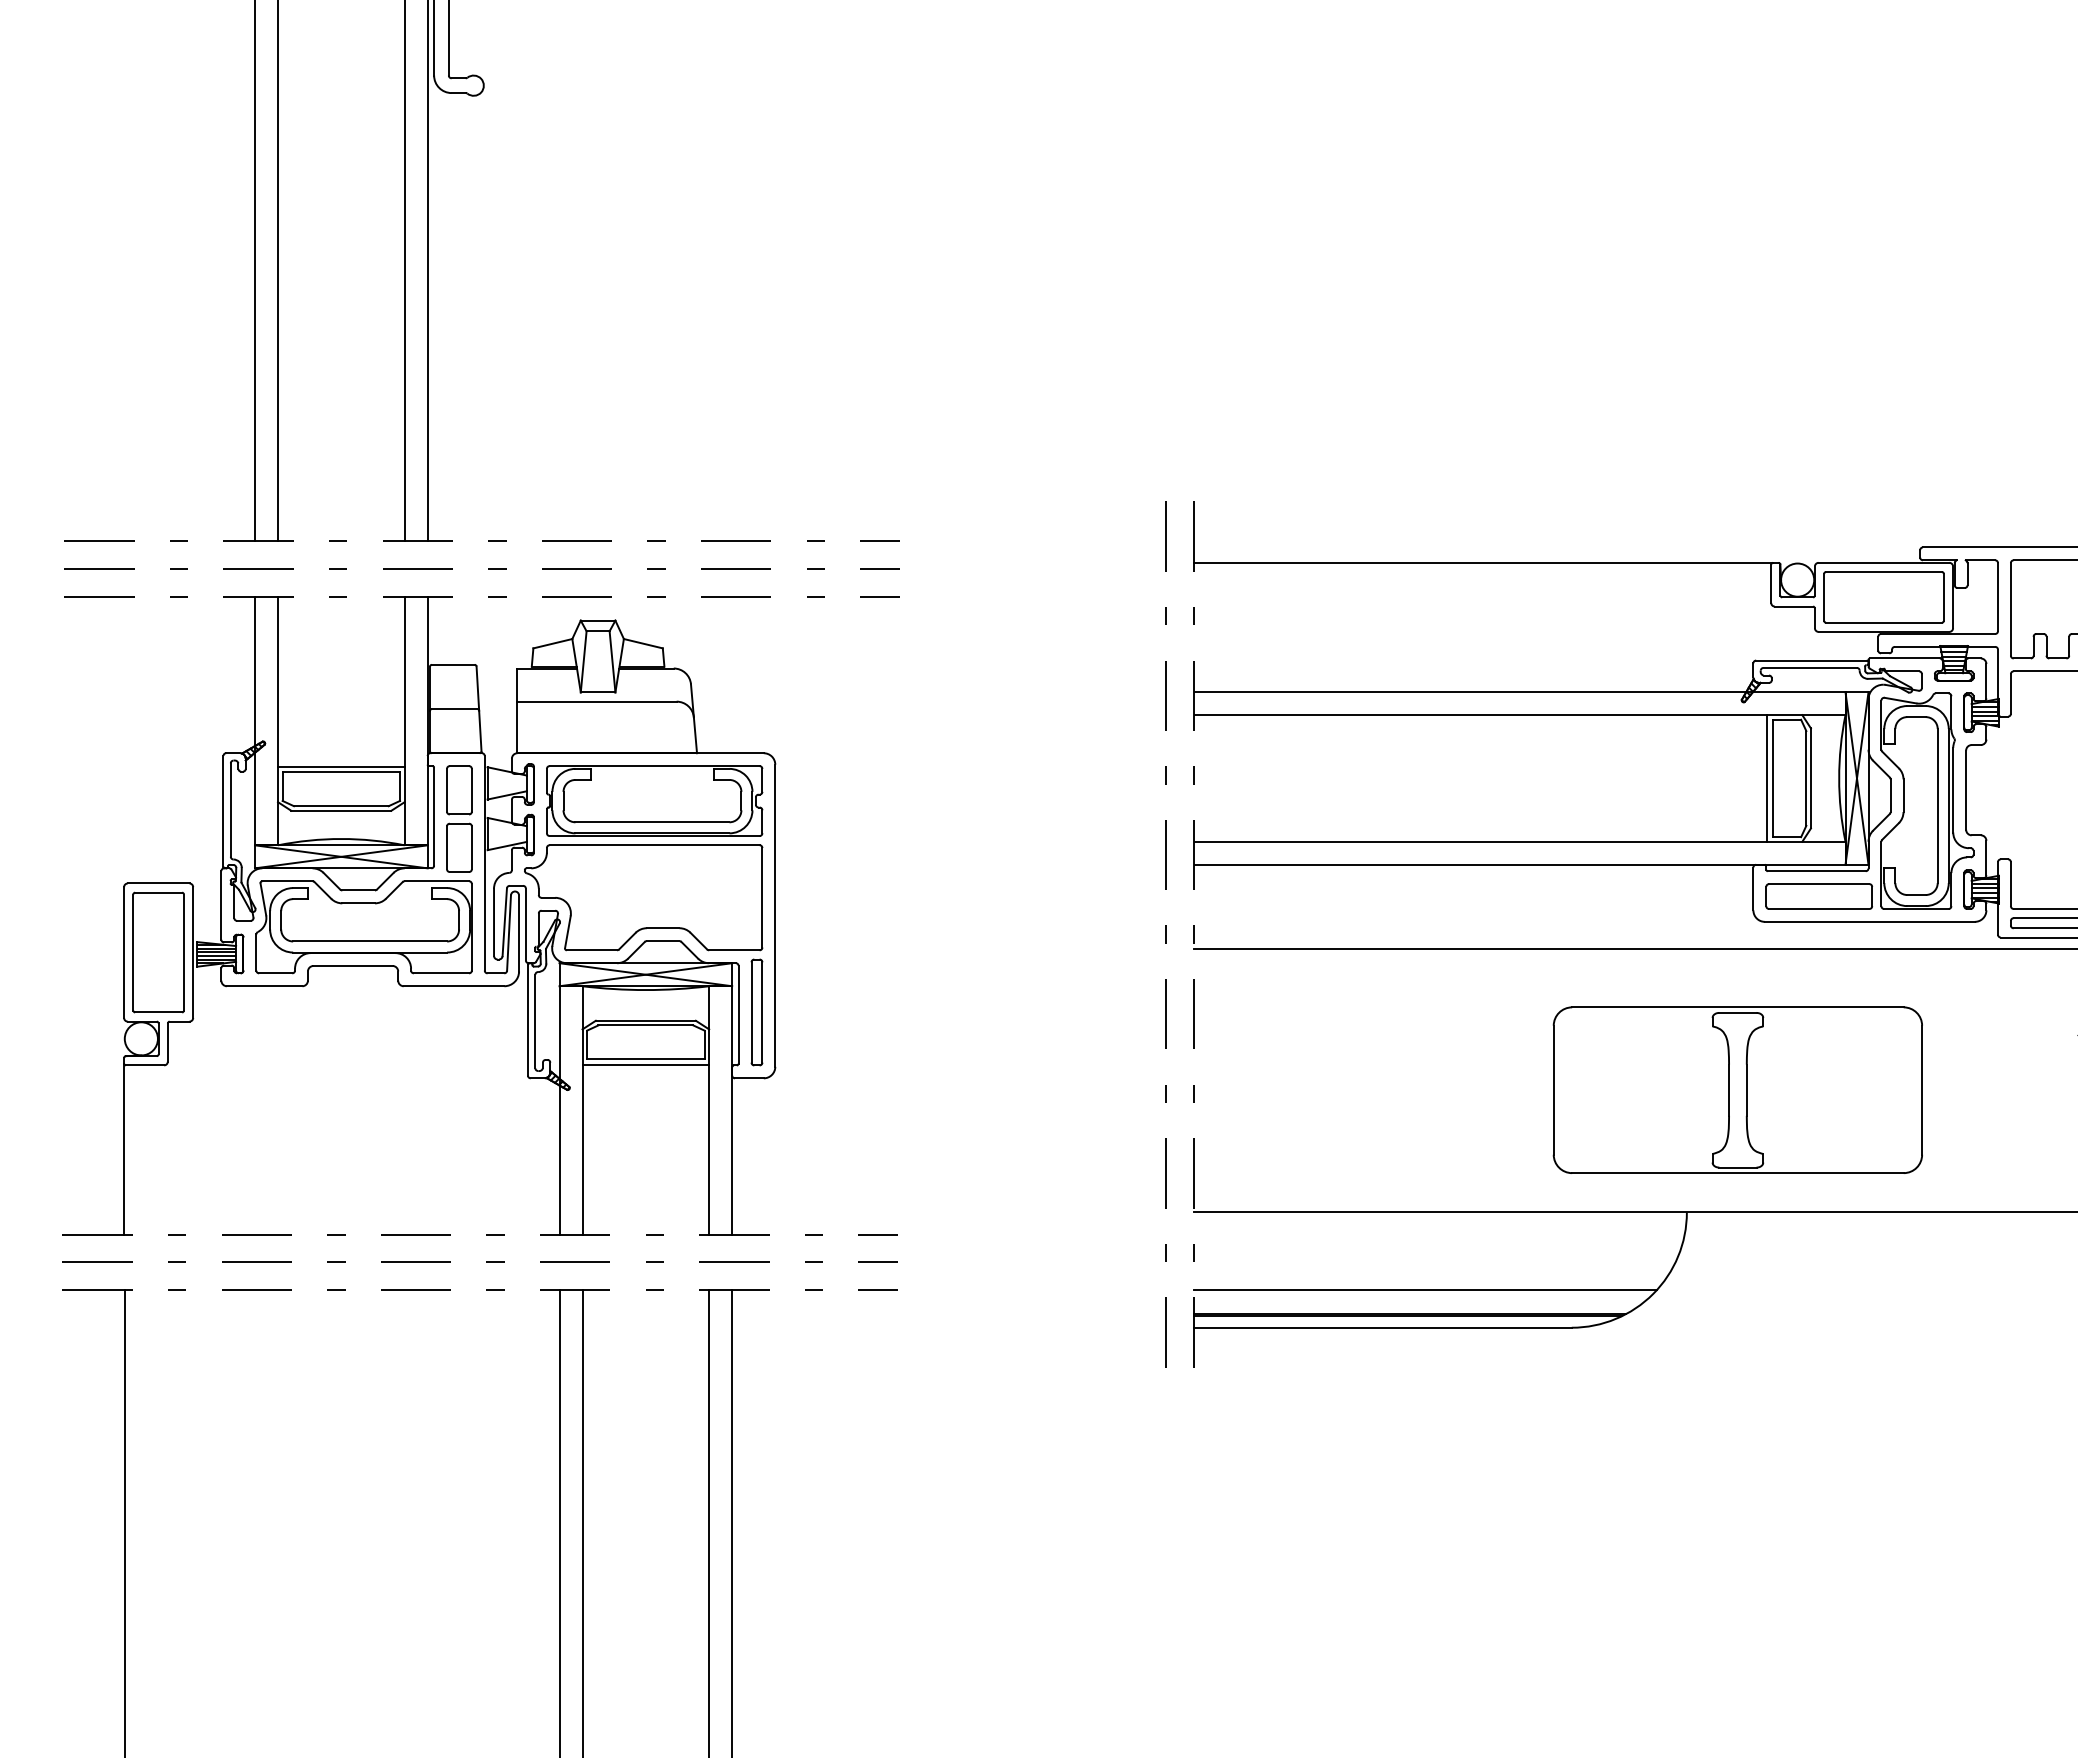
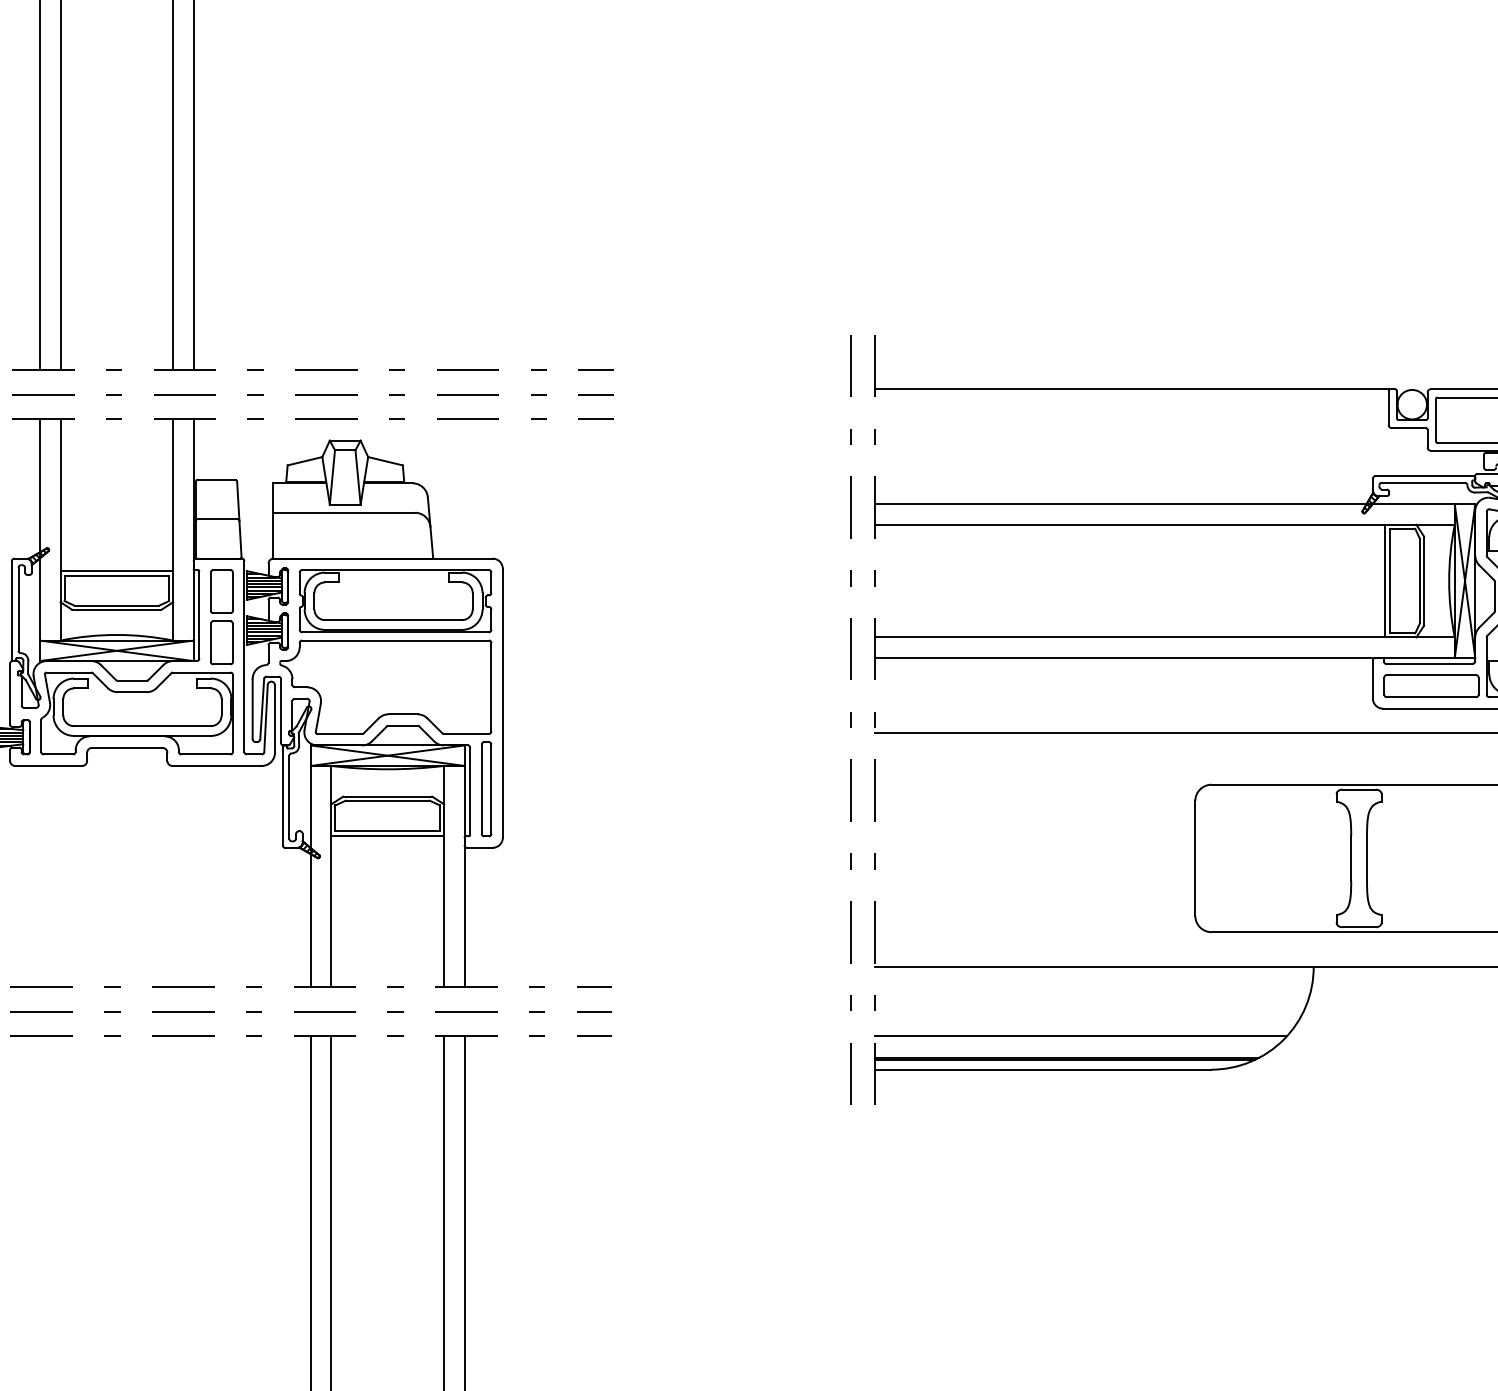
hatch: (506, 783) -> (263, 585), added
hatch: (506, 834) -> (263, 630), added

